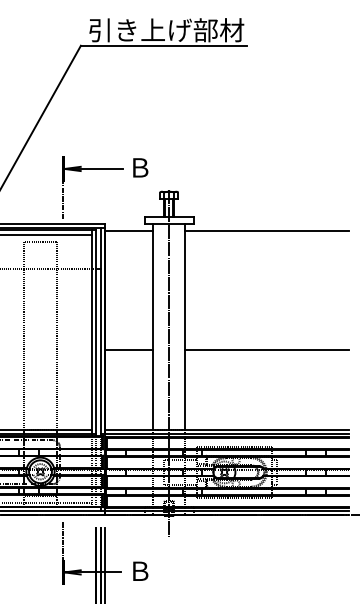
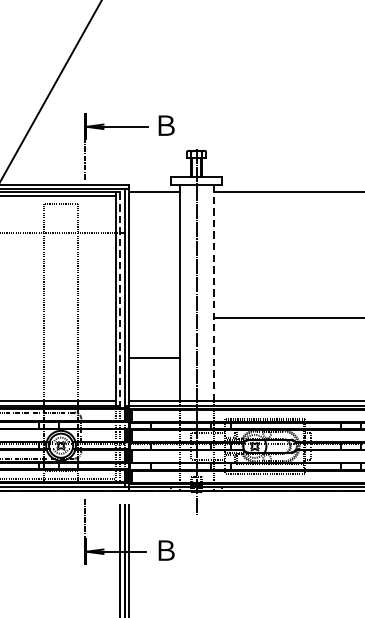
line: (185, 327) -> (213, 293), solid -> dashed
line: (96, 333) -> (120, 300), solid -> dashed
line: (128, 350) -> (153, 358), moved

